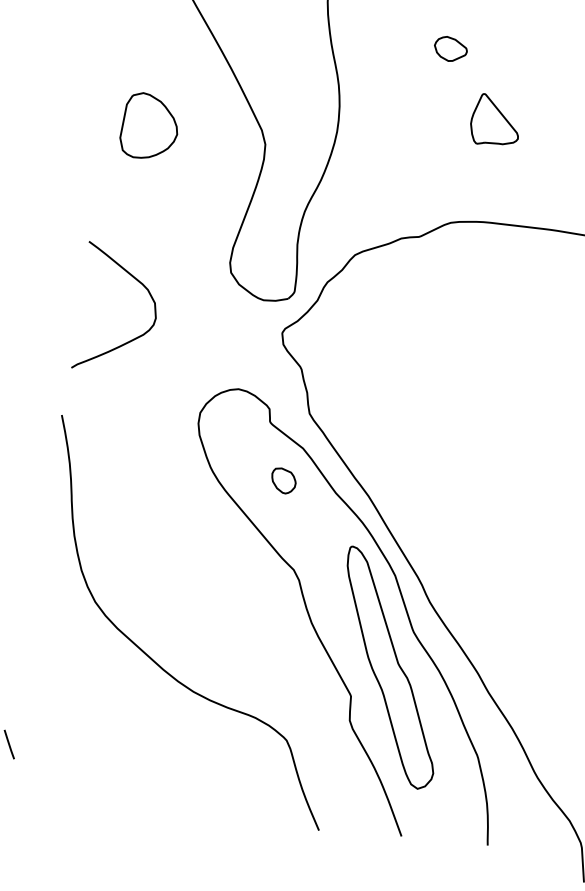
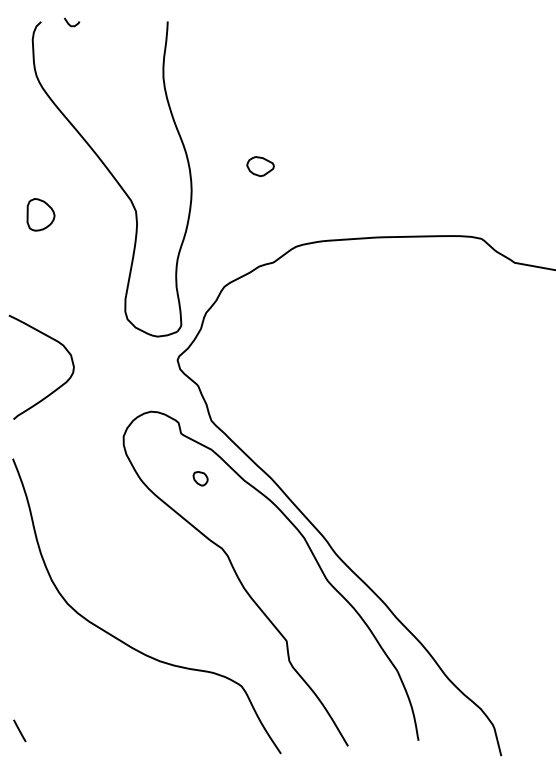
part: (450, 49) -> (260, 166), moved
part: (495, 121) -> (317, 158), removed
part: (149, 126) -> (40, 214), size x0.6
part: (283, 480) -> (200, 478), size x0.7
part: (389, 668) -> (313, 613), removed

